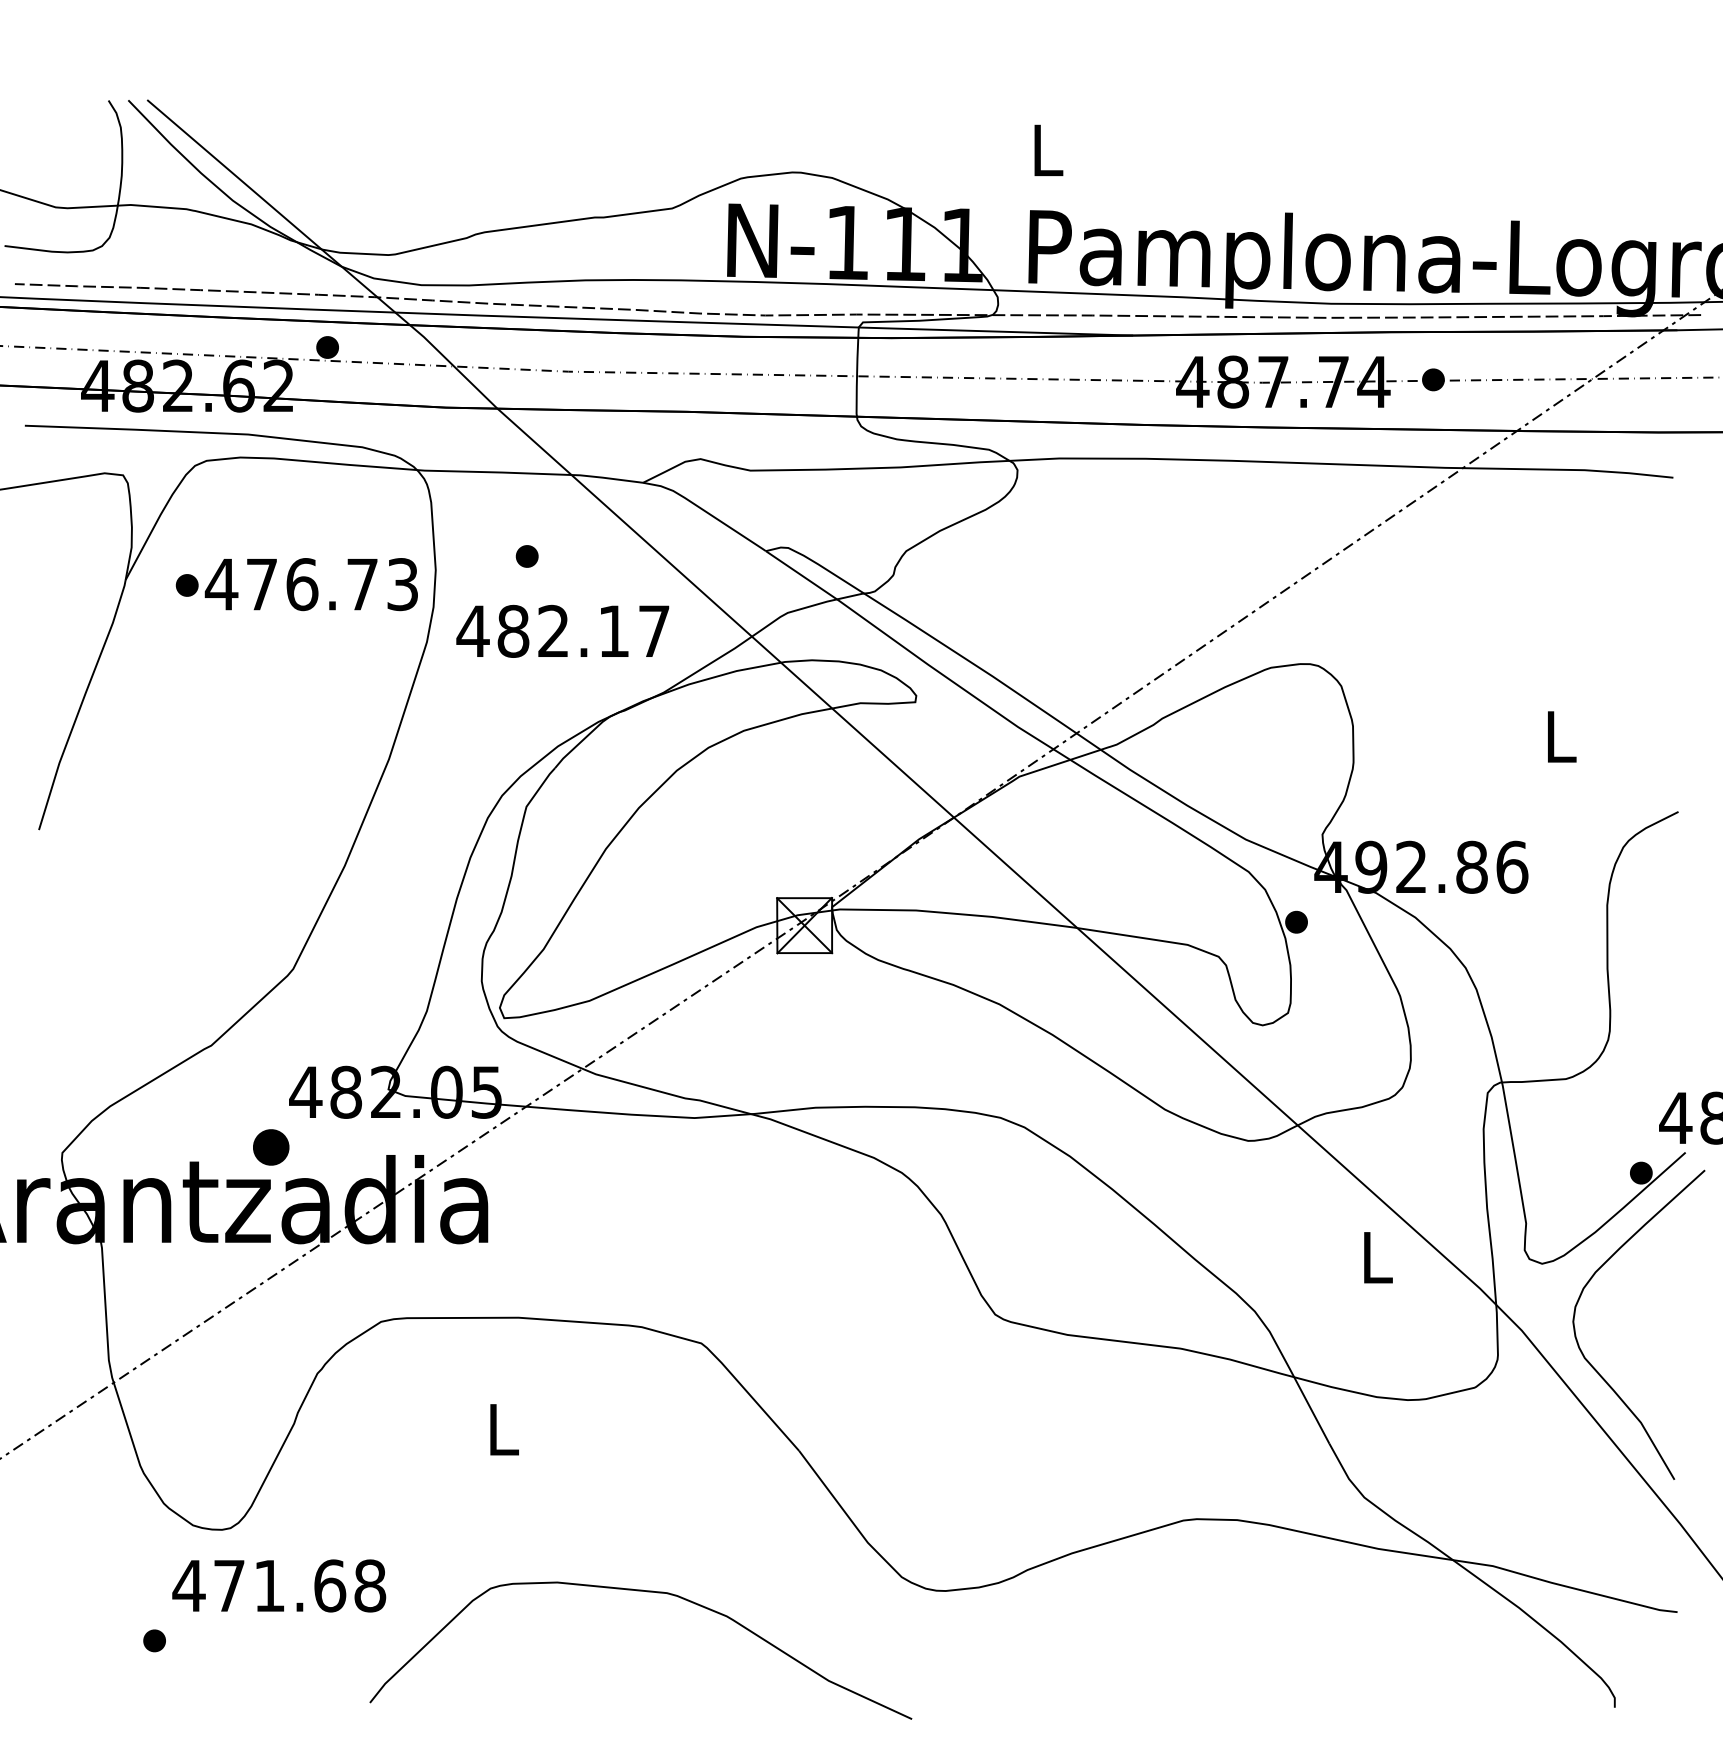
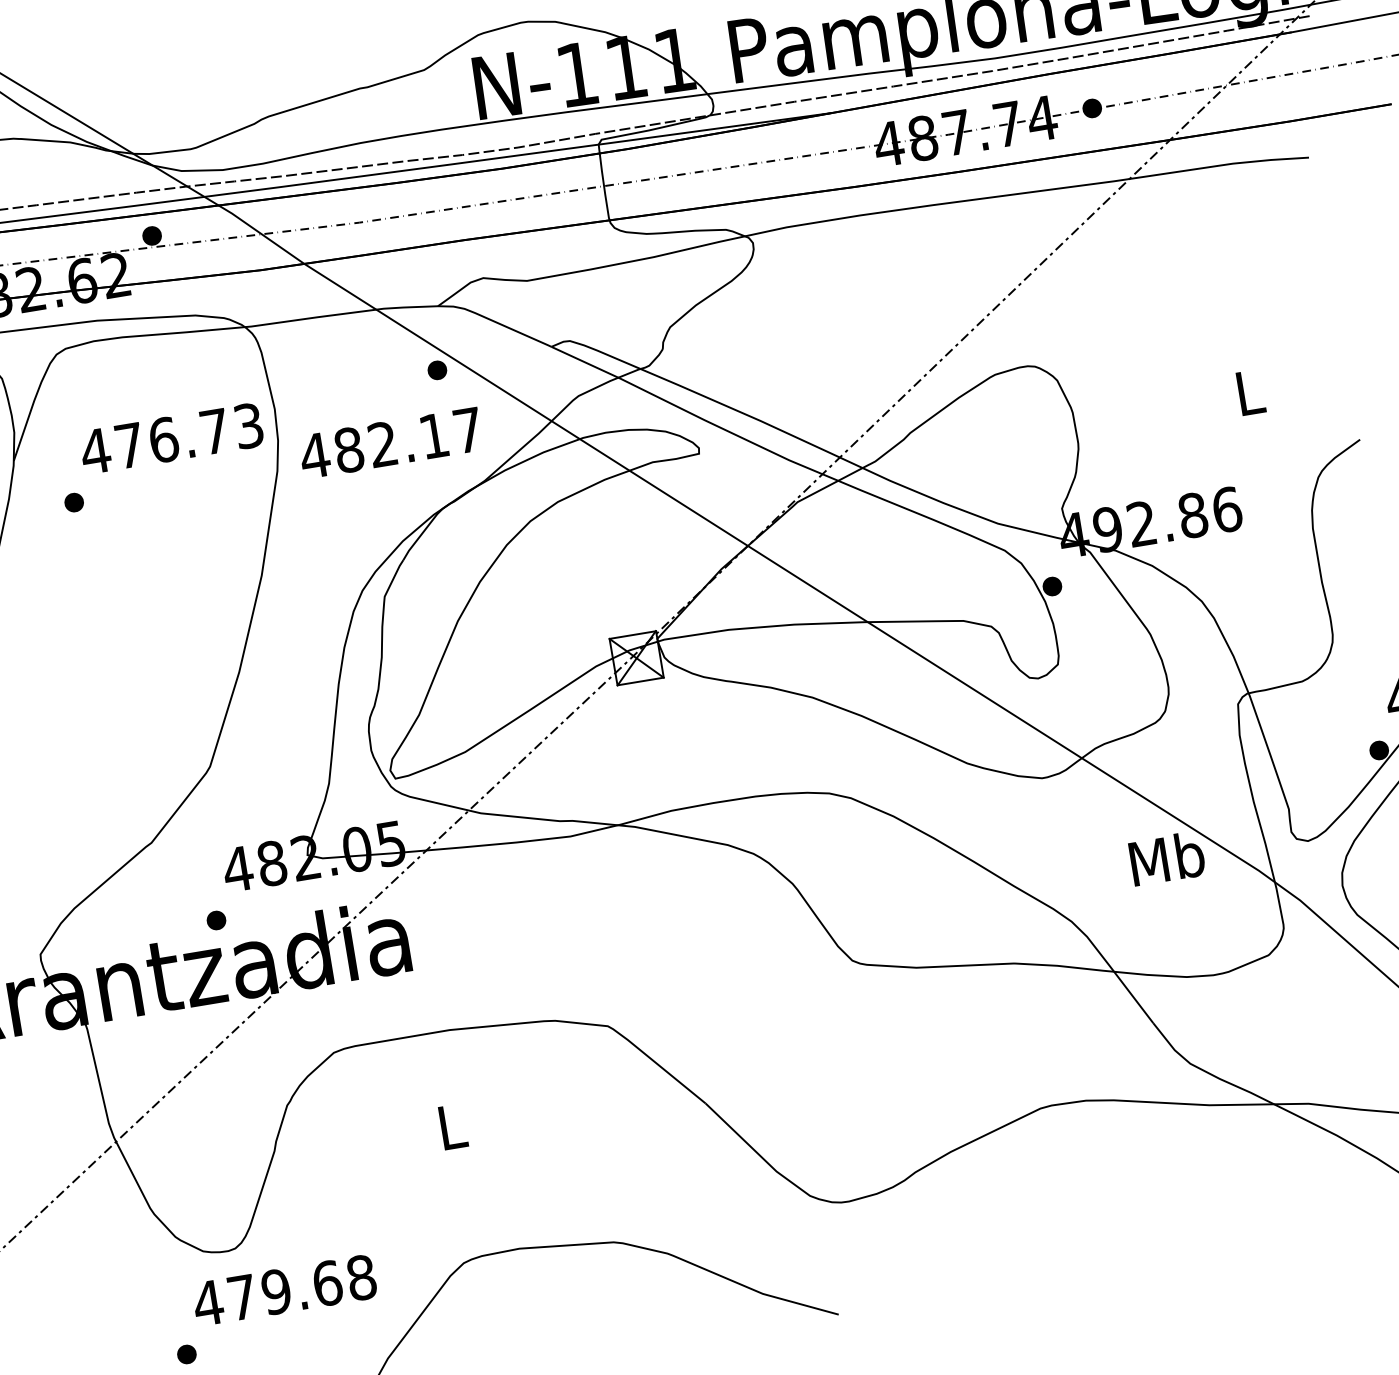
part: (526, 556) -> (436, 370), moved
part: (186, 585) -> (73, 502), moved
part: (271, 1146) -> (216, 919), size x0.62
text: (1376, 1257) -> (1167, 858), L -> Mb
text: (269, 1585) -> (276, 1291), 471.68 -> 479.68

